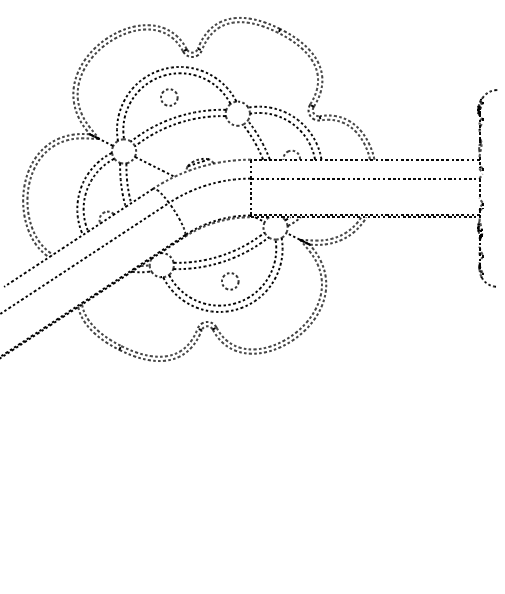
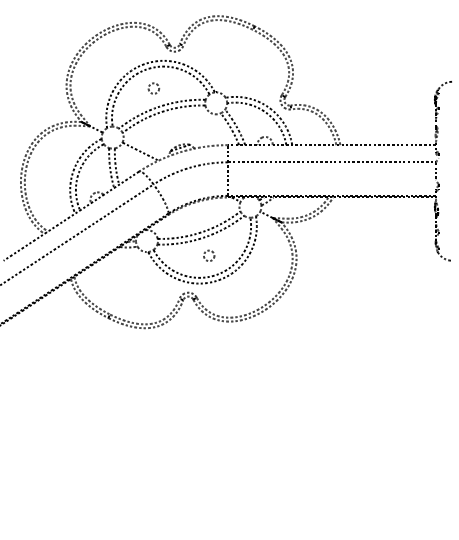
circle: (168, 97) -> (153, 88), size x0.7
circle: (229, 281) -> (208, 255), size x0.7

